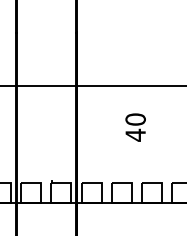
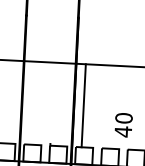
text: (135, 127) -> (123, 125), moved
line: (88, 133) -> (84, 105), added

